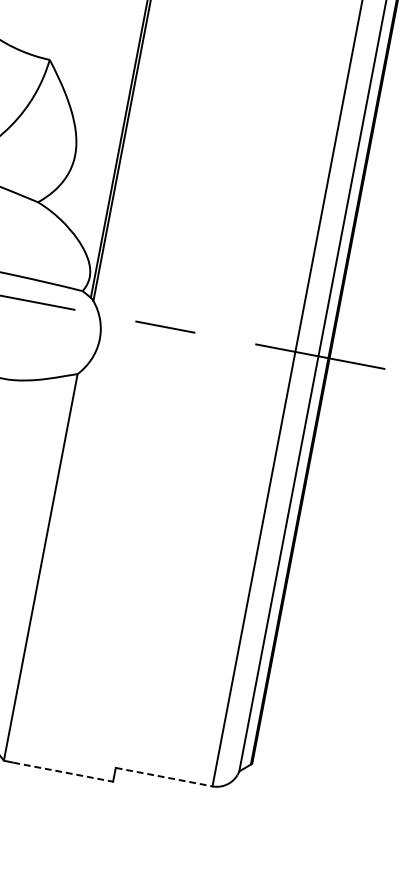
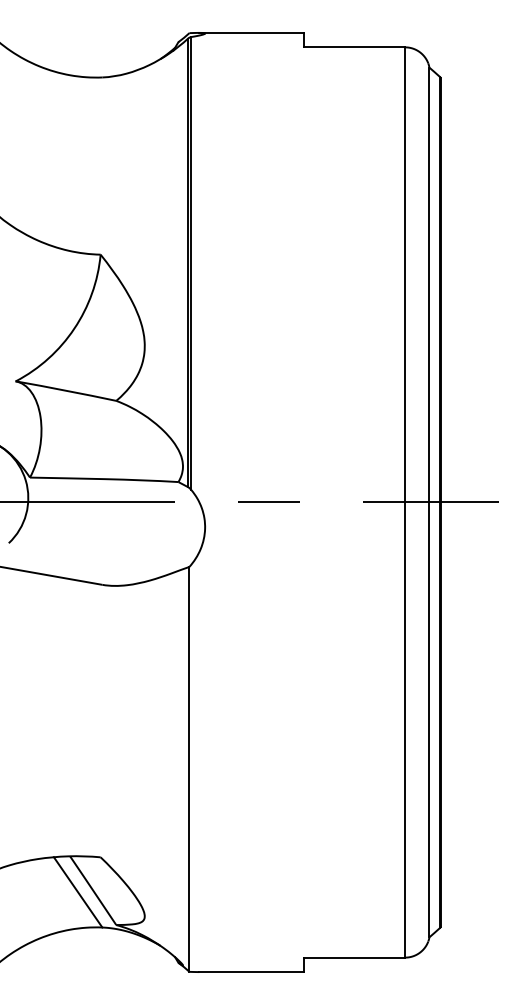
line: (63, 772) -> (252, 972), dashed -> solid
line: (164, 777) -> (354, 957), dashed -> solid

